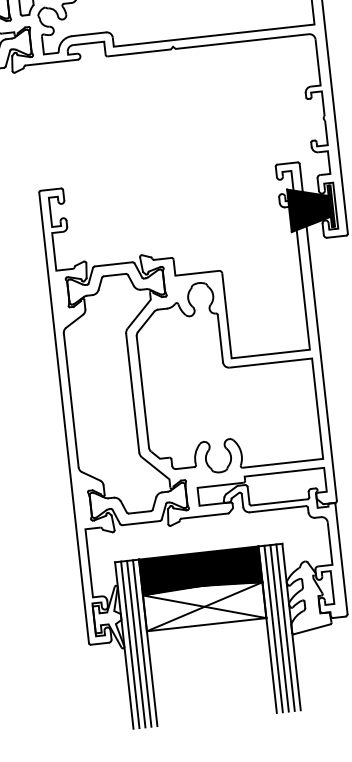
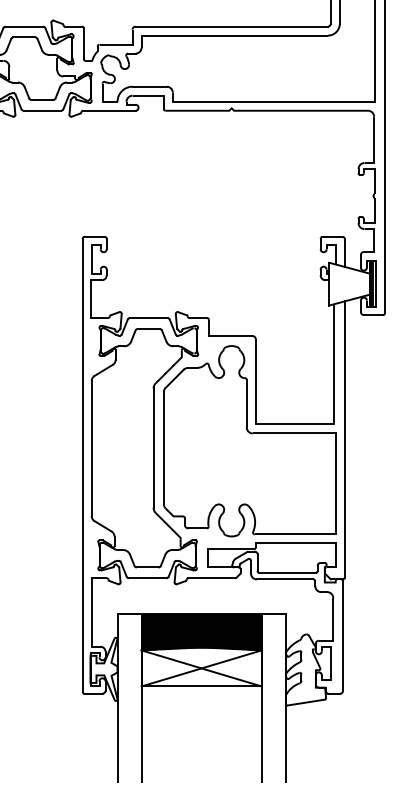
fill: (309, 207) -> (349, 283), removed
line: (279, 627) -> (273, 697), removed
line: (285, 627) -> (279, 697), removed
line: (273, 628) -> (267, 697), removed
line: (142, 642) -> (135, 697), removed
line: (136, 643) -> (129, 697), removed
line: (130, 644) -> (123, 697), removed

